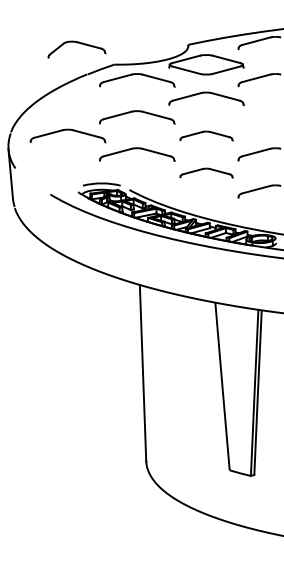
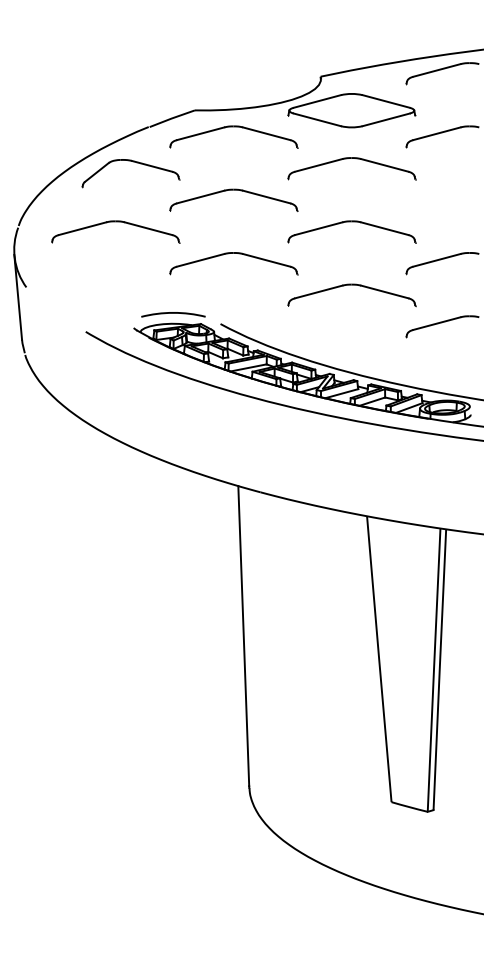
part: (77, 43) -> (132, 163), moved
part: (206, 135) -> (351, 231), size x1.43
part: (206, 172) -> (351, 294), size x1.43

